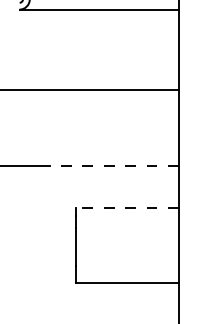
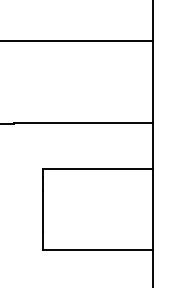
line: (114, 165) -> (83, 122), dashed -> solid
line: (126, 207) -> (96, 168), dashed -> solid

